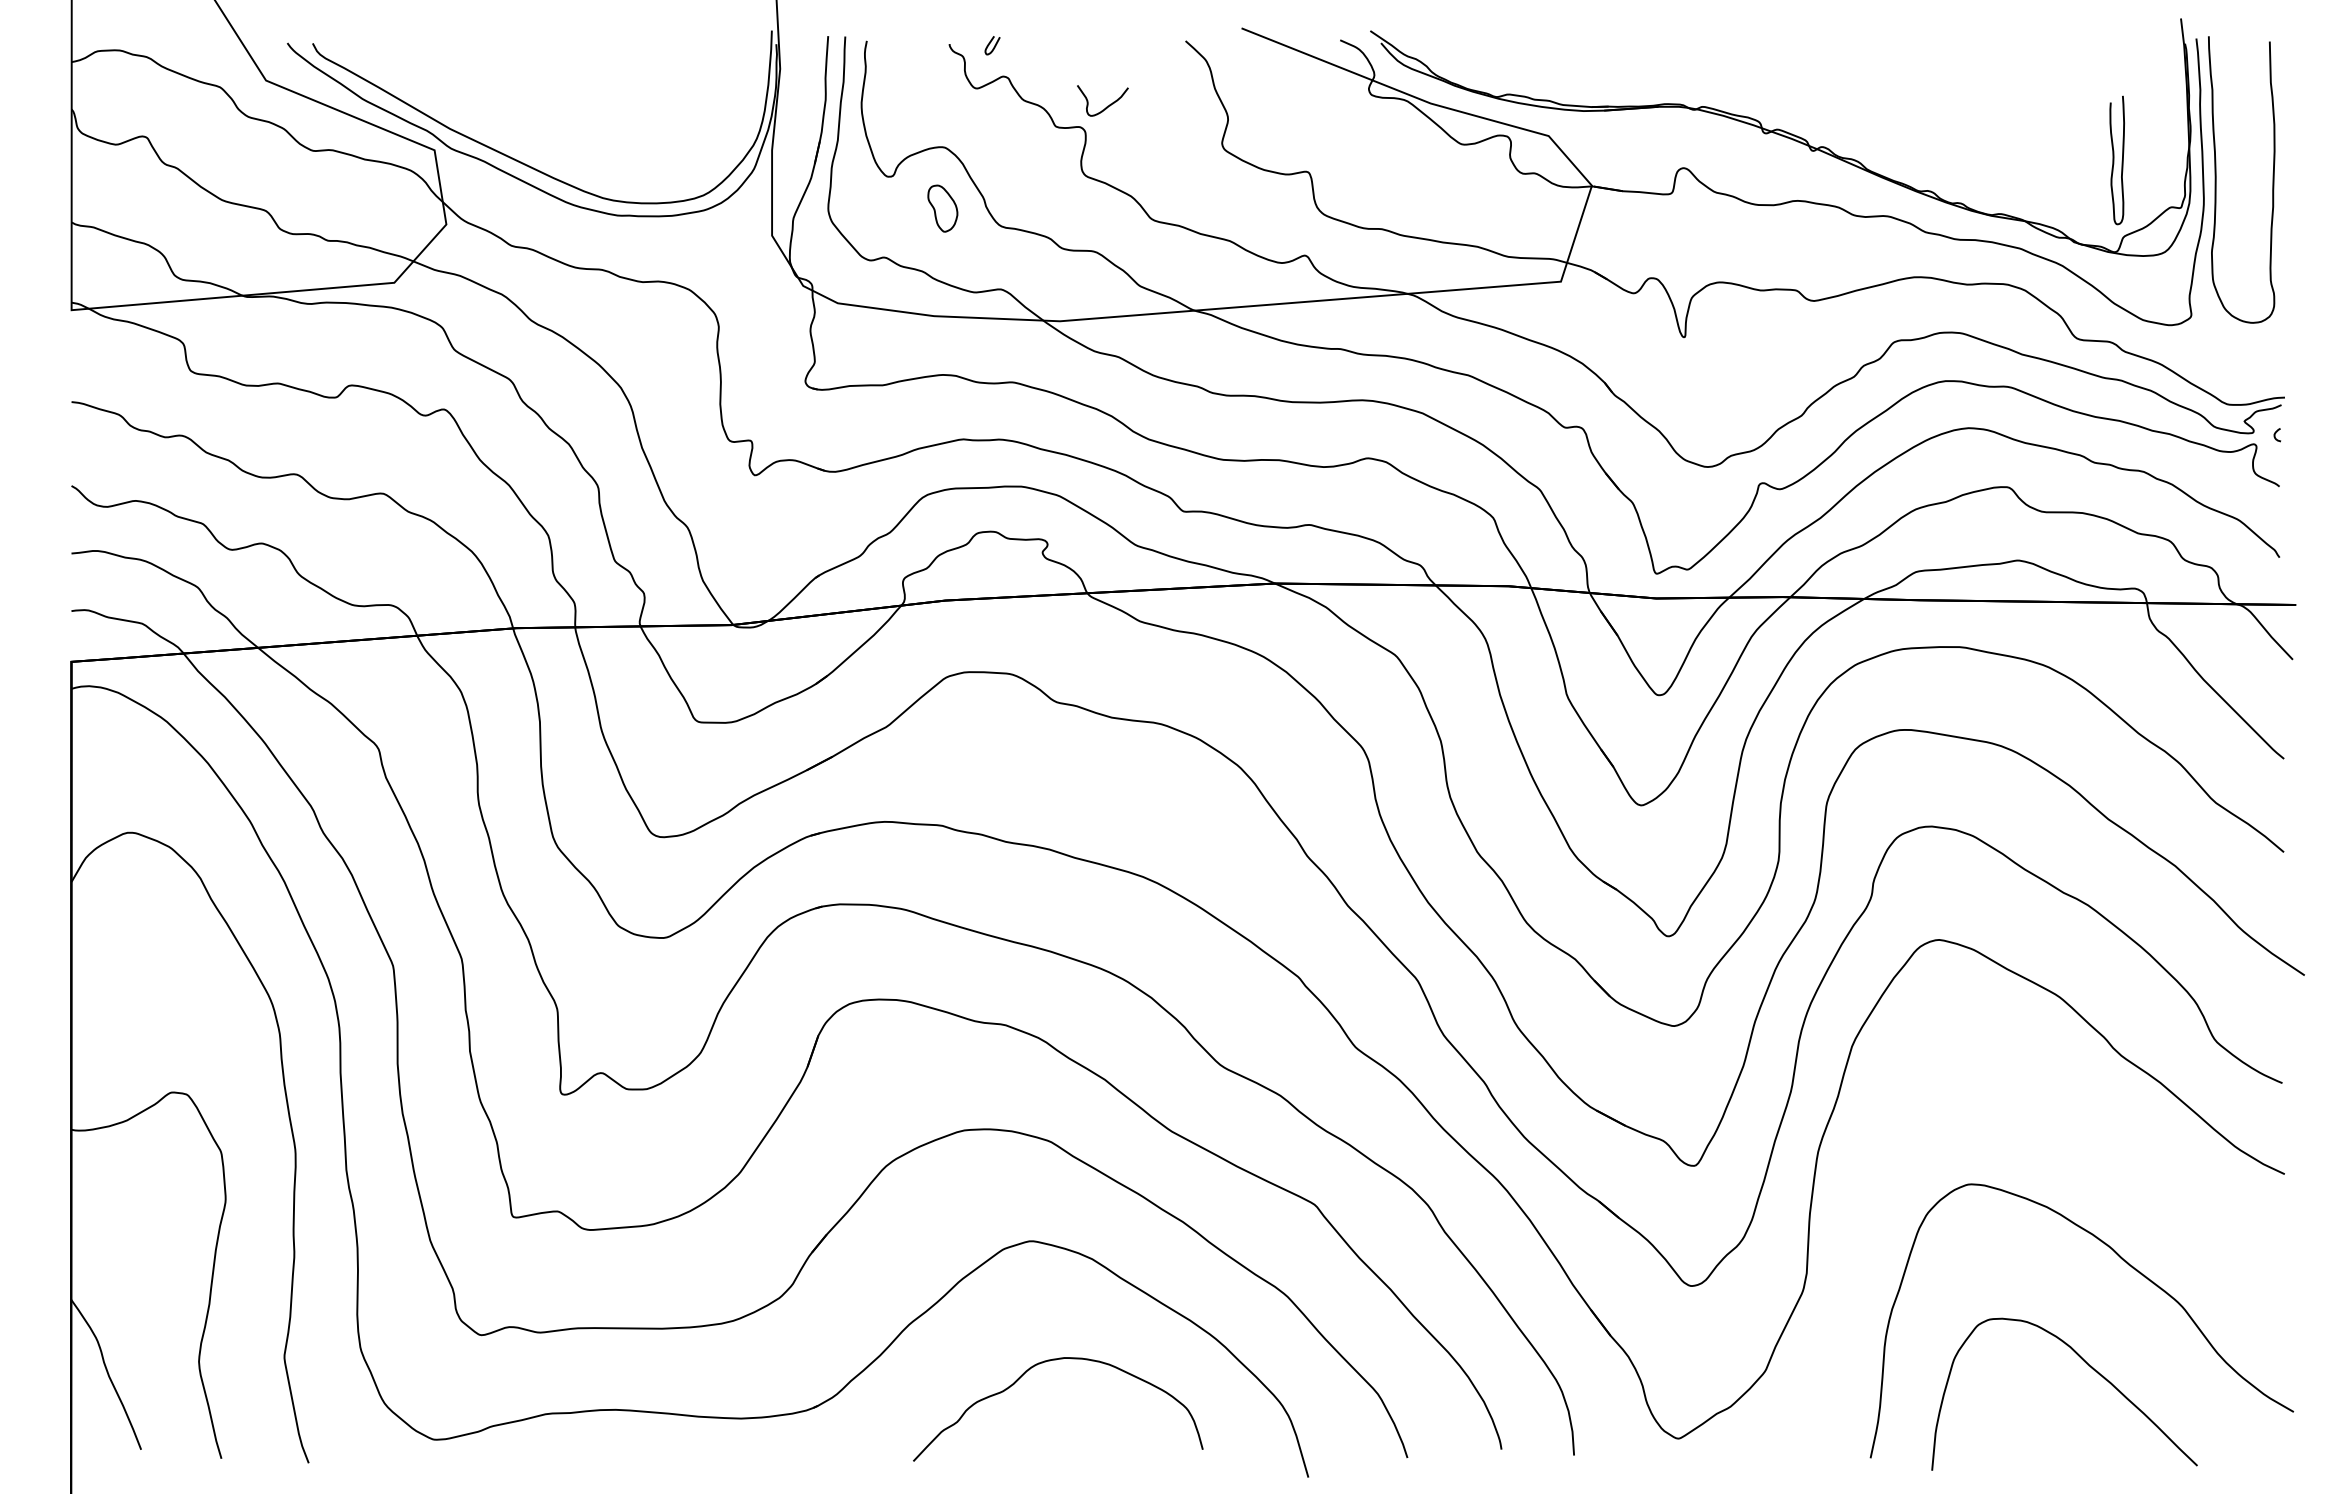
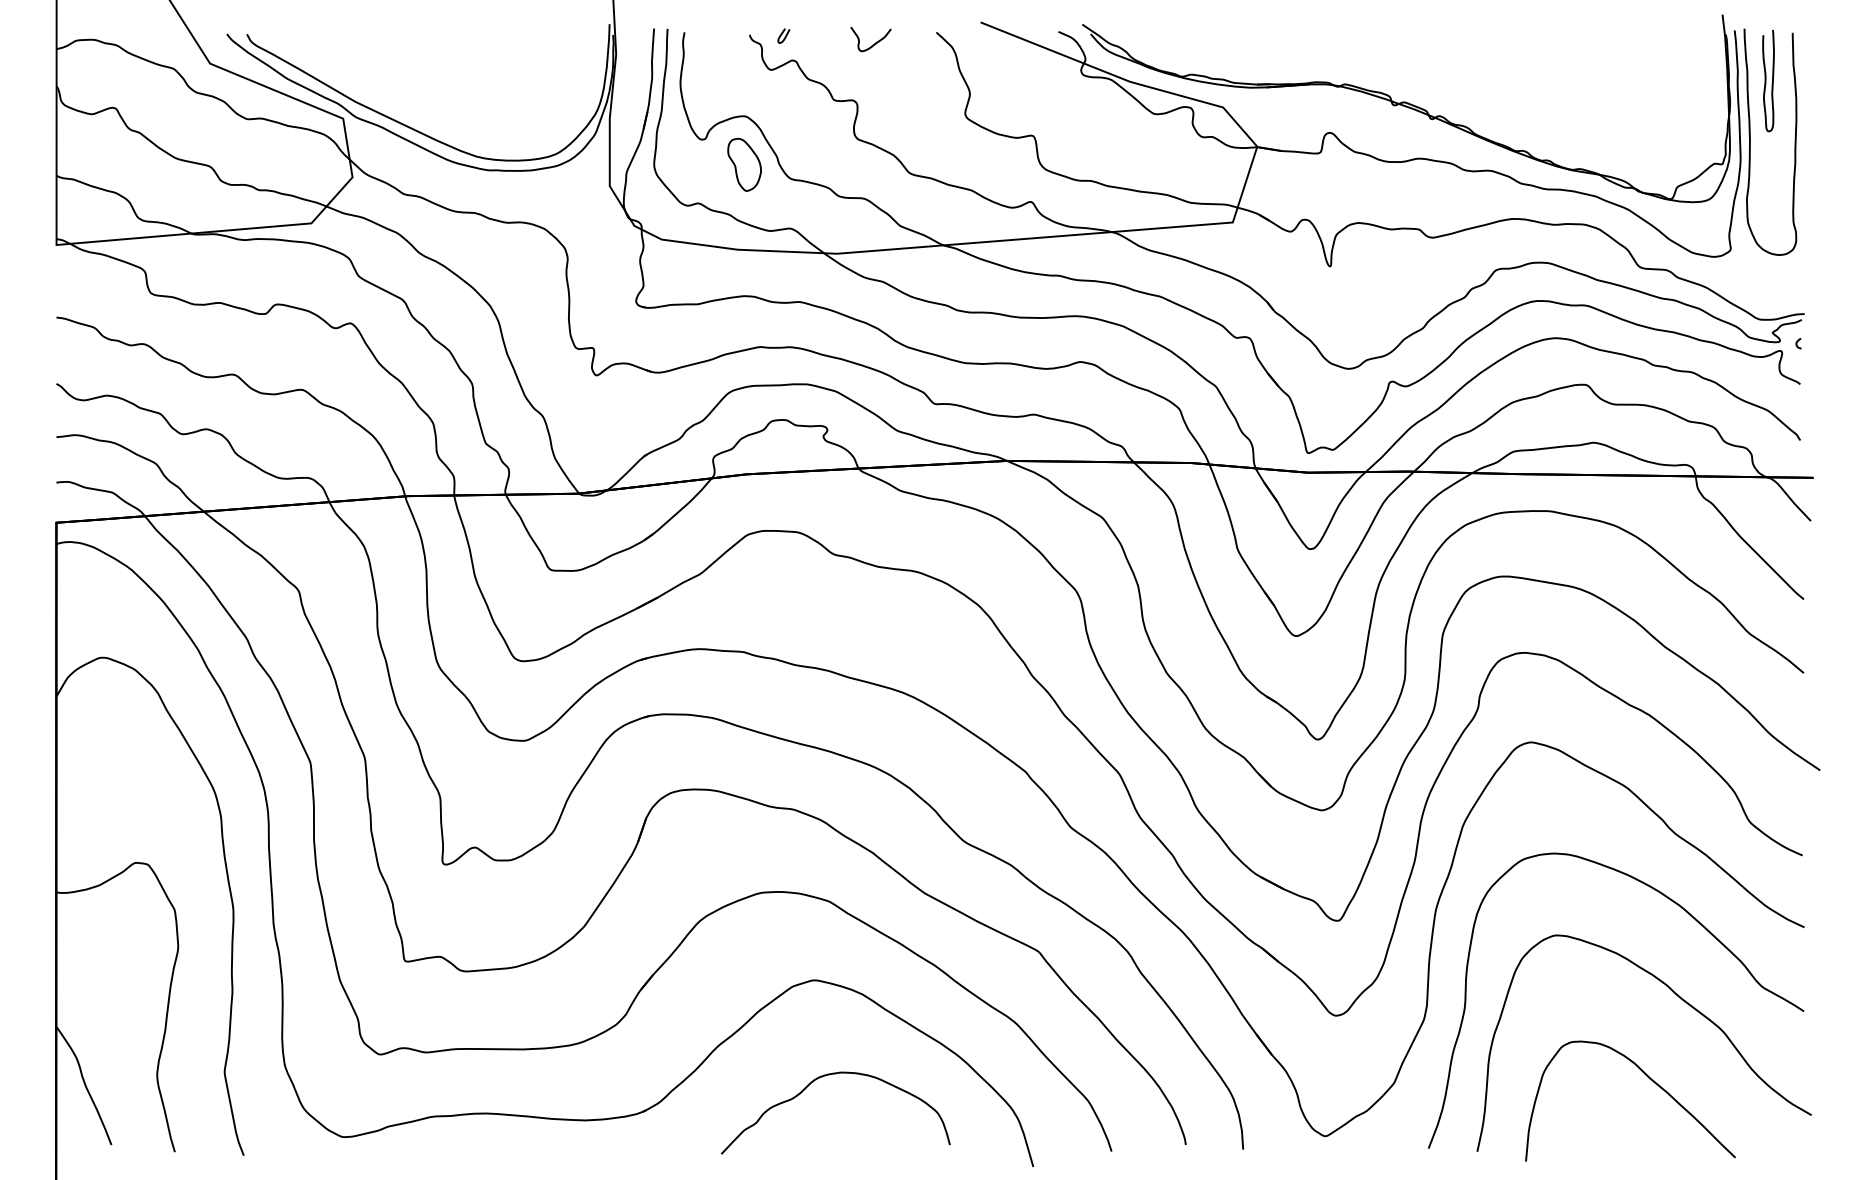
curve: (1106, 106) -> (873, 43), moved
curve: (2114, 160) -> (1766, 80), moved
part: (942, 208) -> (744, 164), size x1.43
curve: (2136, 1156) -> (1687, 913), added

